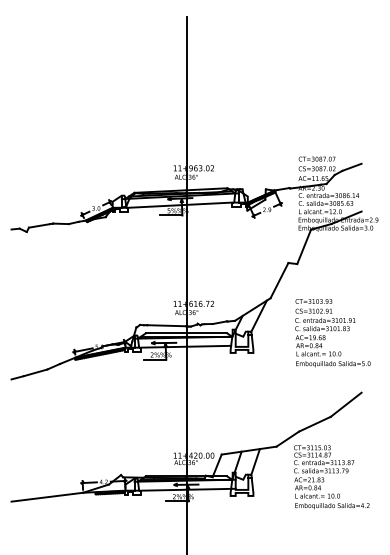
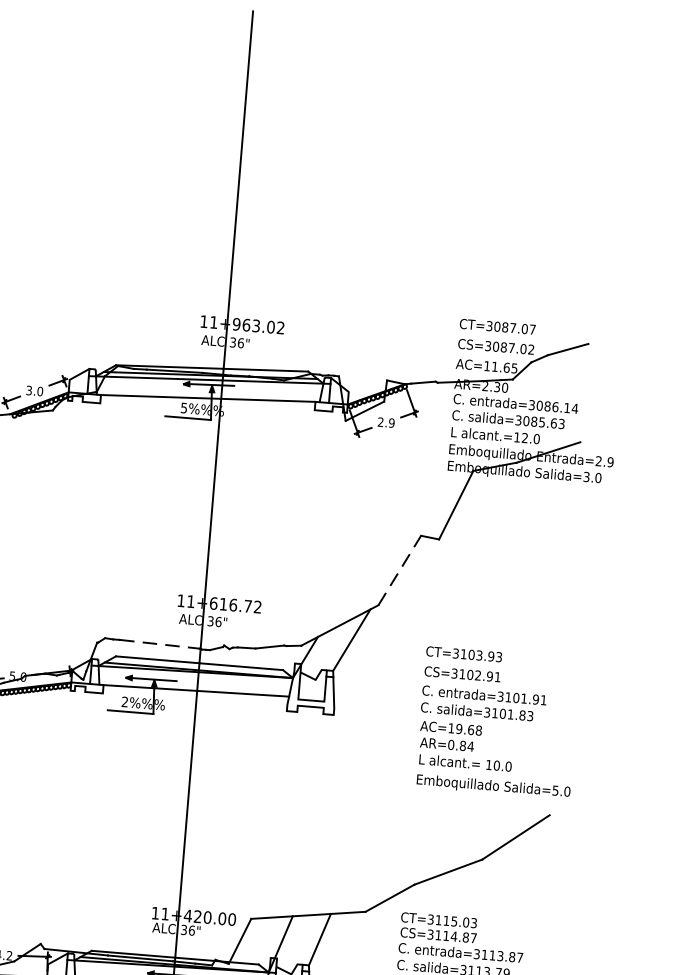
line: (279, 280) -> (399, 570), solid -> dashed
line: (167, 325) -> (161, 643), solid -> dashed
text: (332, 333) -> (497, 723), moved

